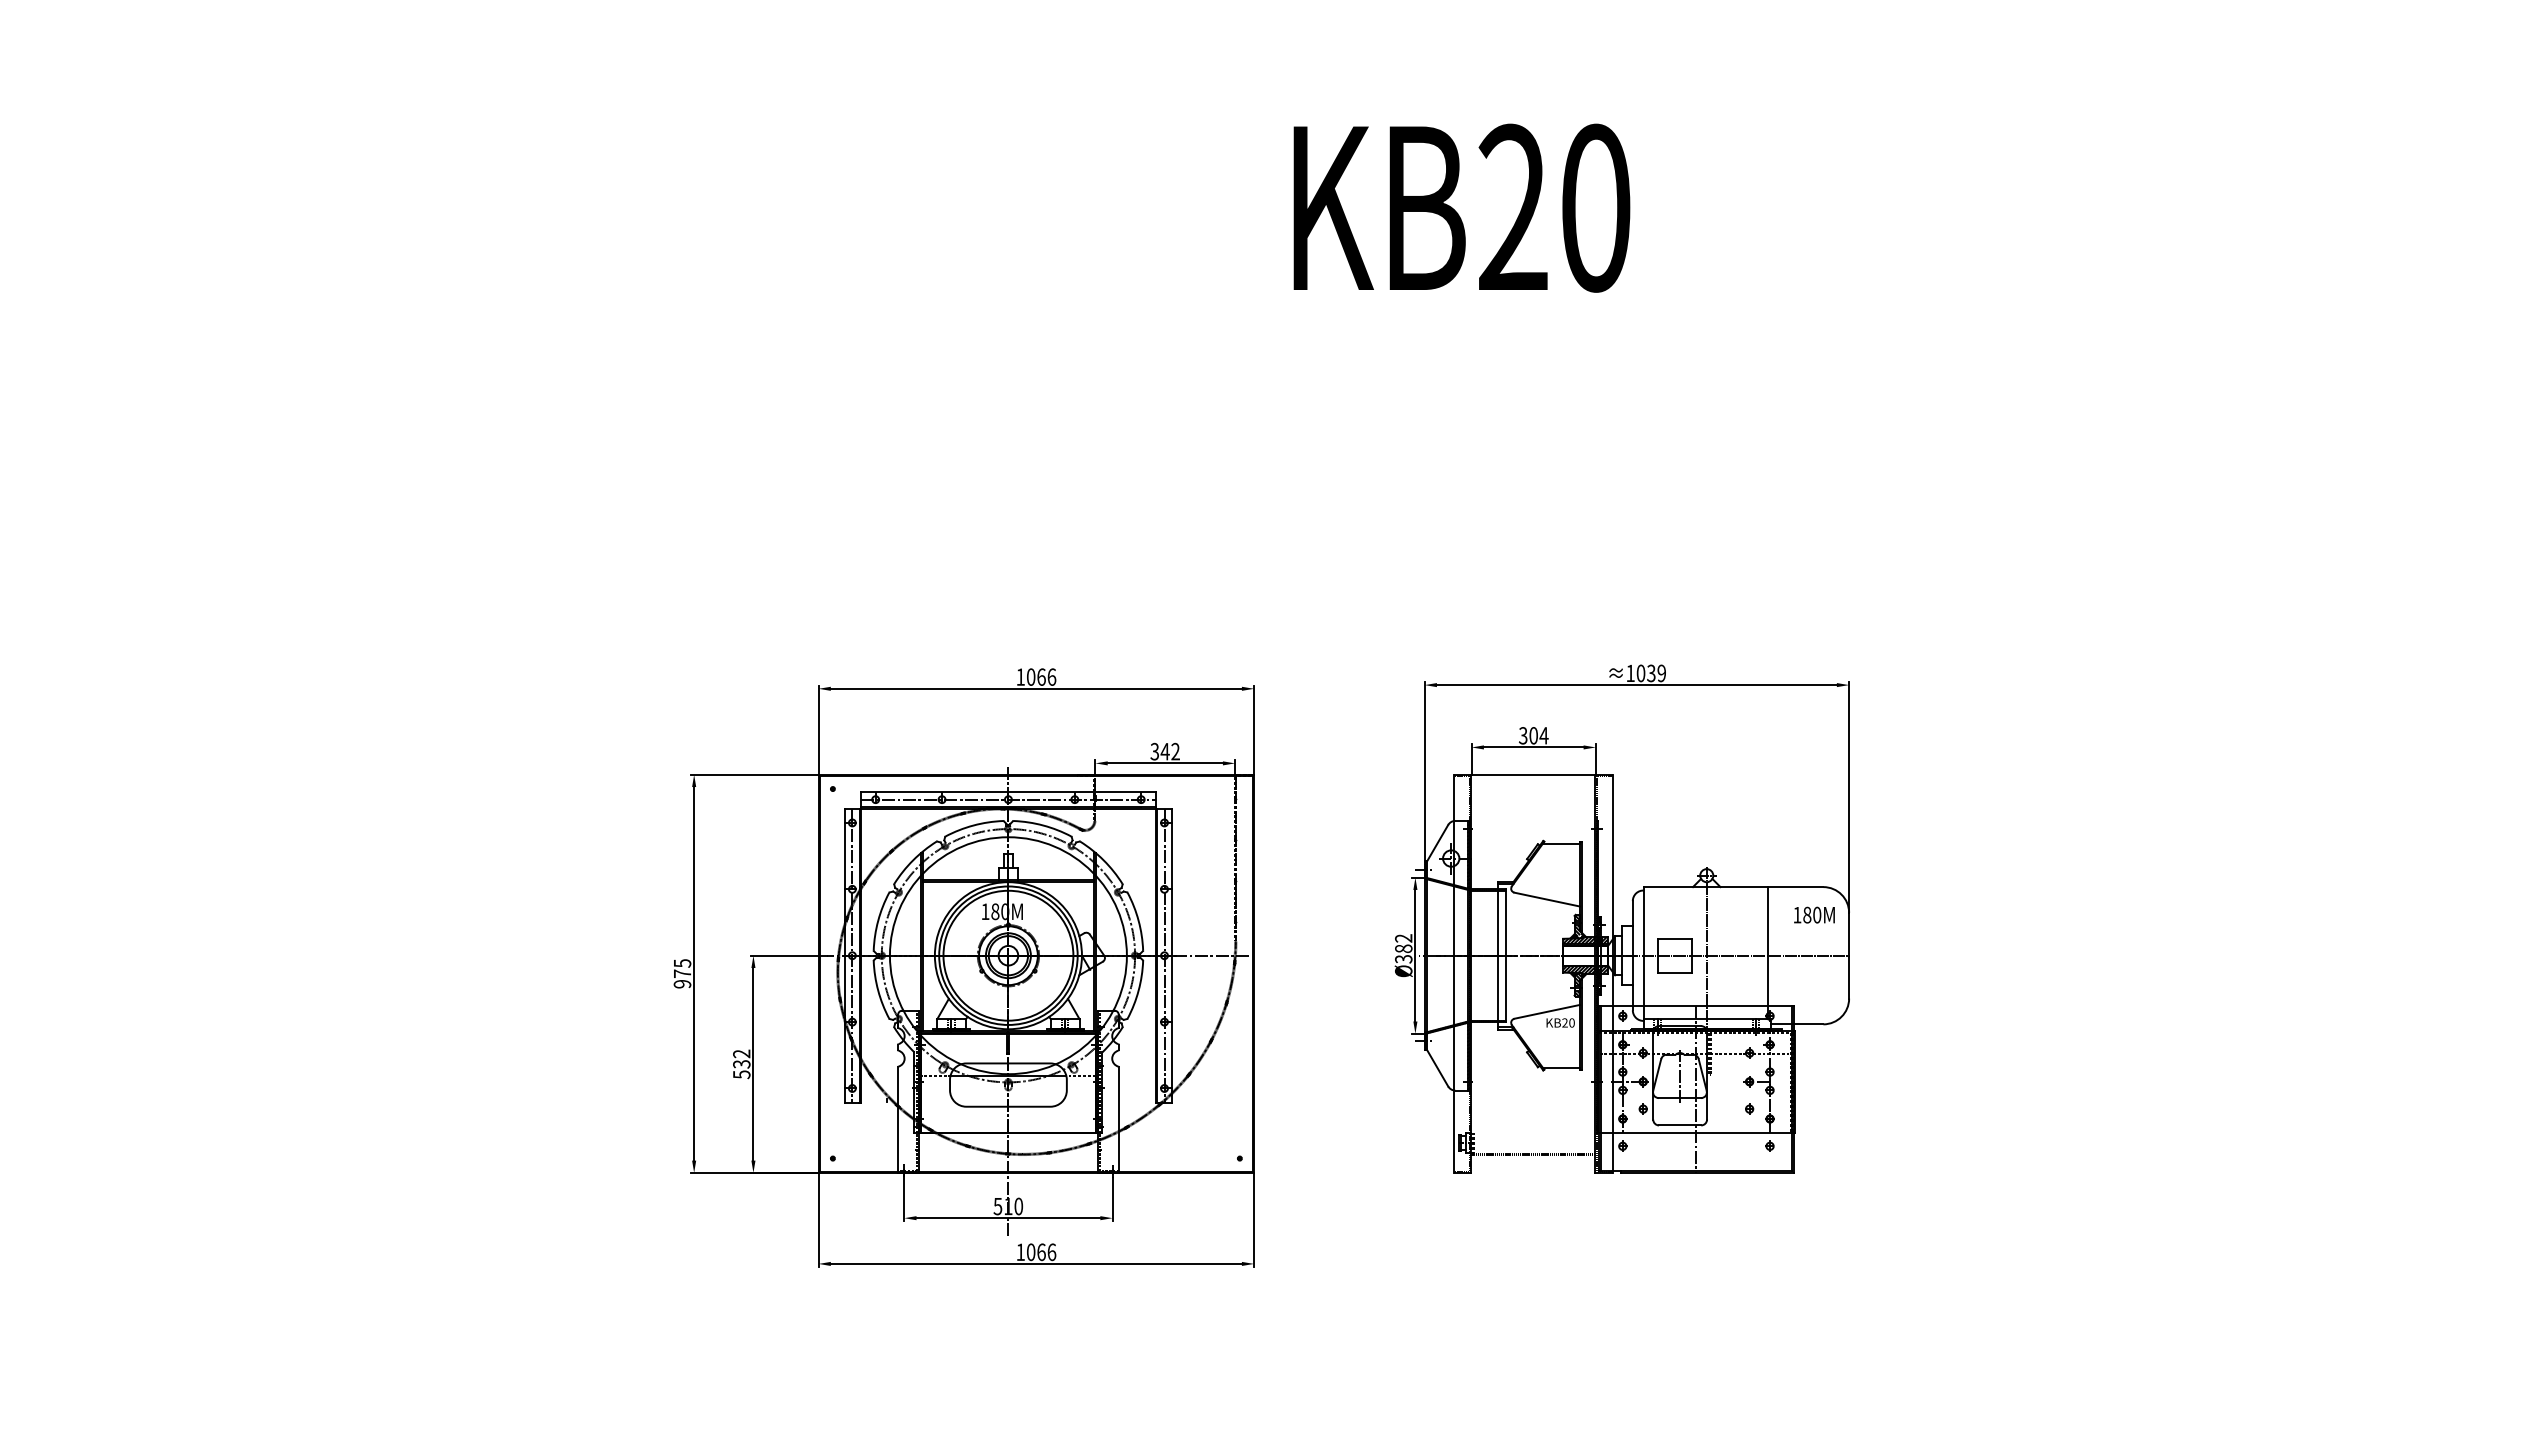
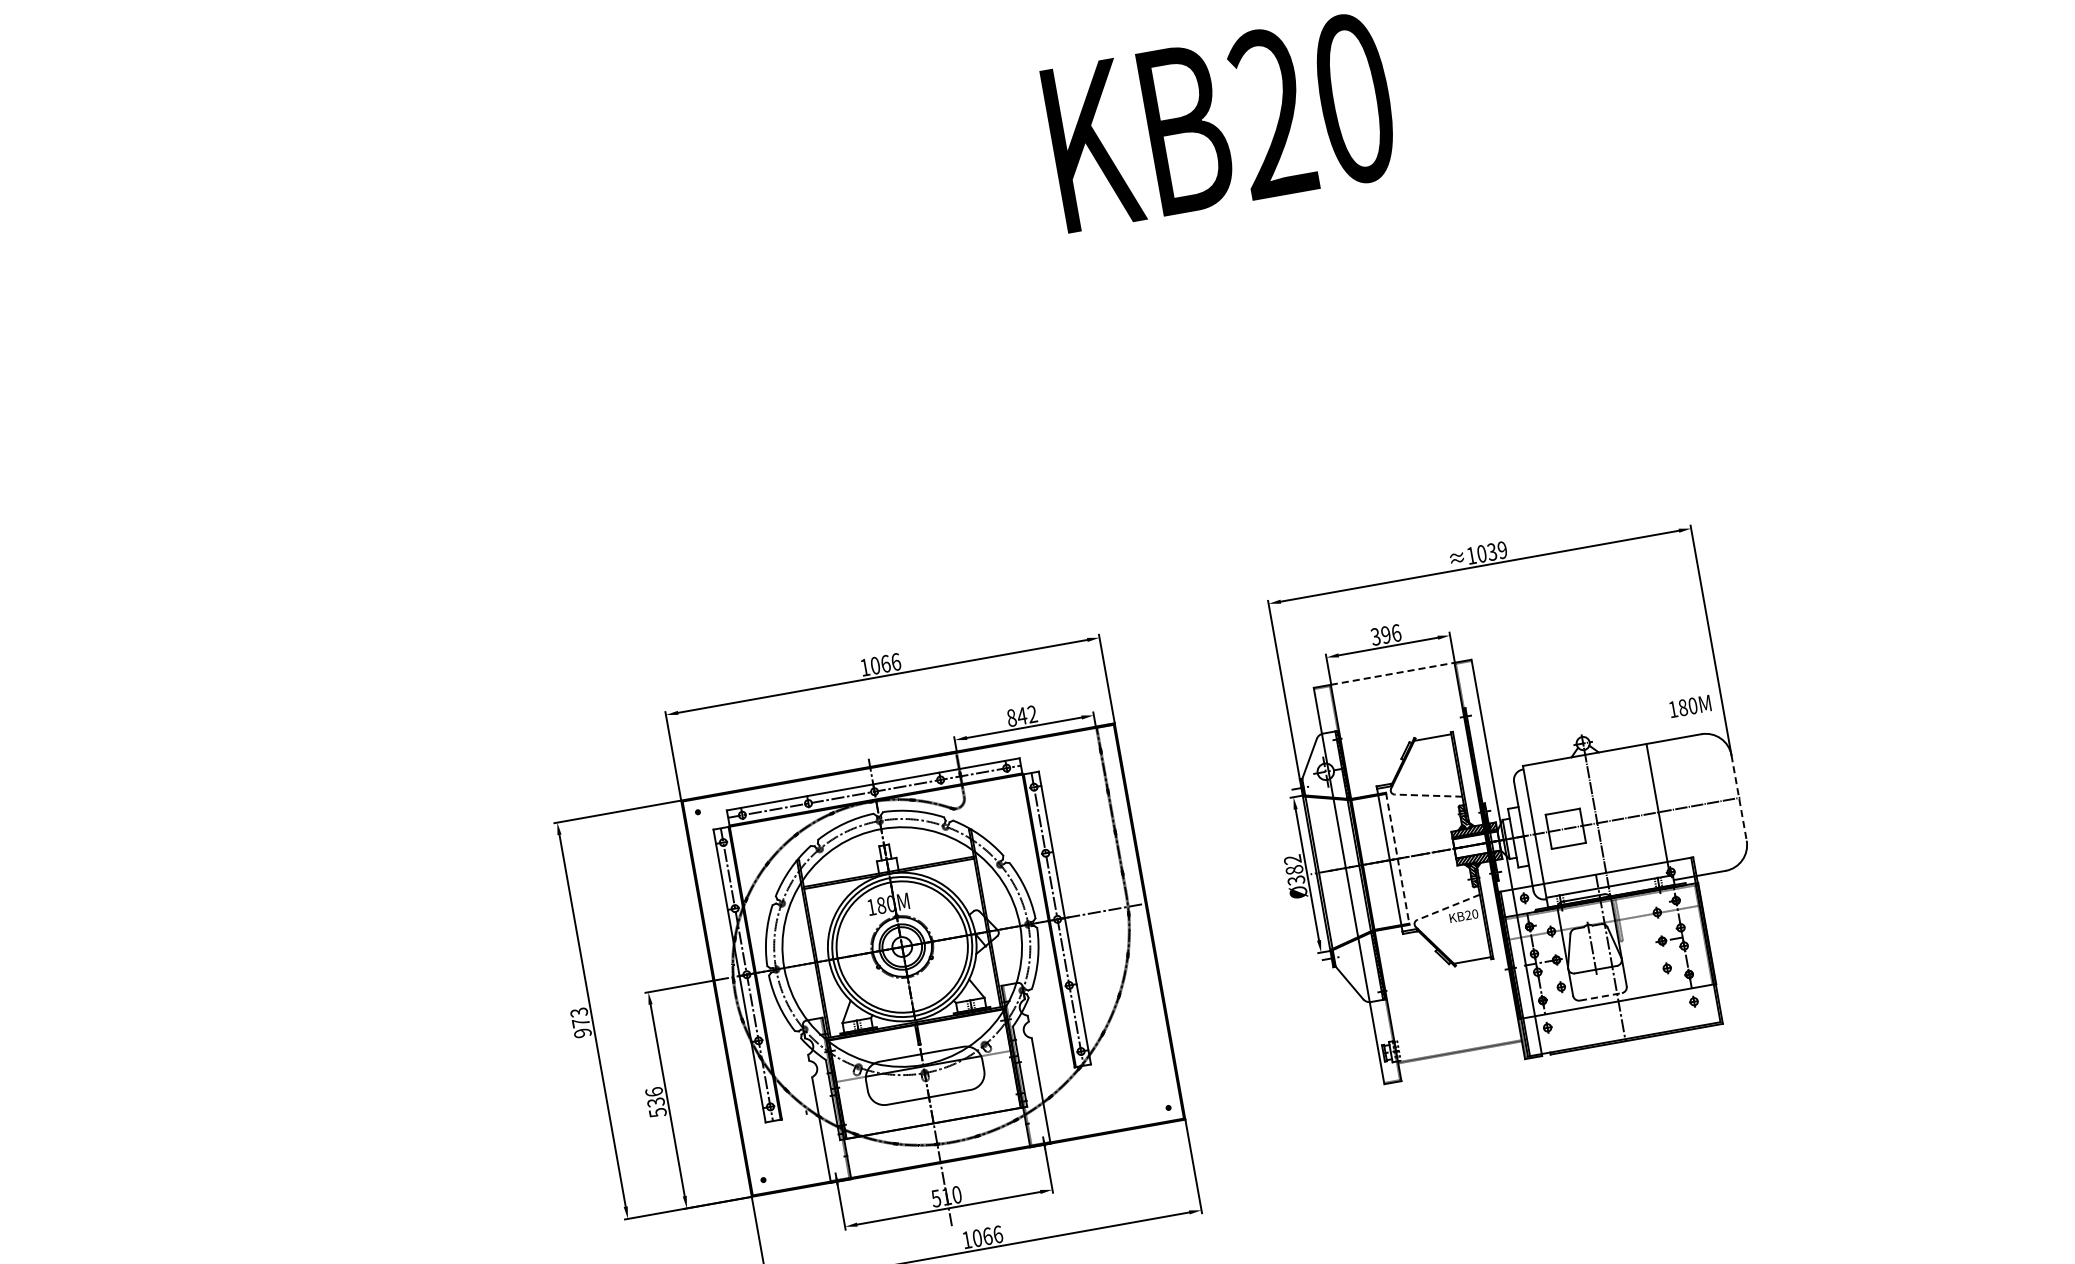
text: (1538, 735) -> (1390, 633), 304 -> 396
text: (1154, 751) -> (1011, 717), 342 -> 842
line: (1533, 774) -> (1392, 673), solid -> dashed
line: (1546, 899) -> (1427, 795), solid -> dashed
text: (1814, 914) -> (1690, 705), moved
line: (1849, 955) -> (1739, 797), solid -> dashed
line: (1506, 956) -> (1398, 859), solid -> dashed
text: (681, 963) -> (578, 1012), 975 -> 973
line: (1546, 1011) -> (1447, 907), solid -> dashed
text: (741, 1053) -> (653, 1091), 532 -> 536
line: (1680, 1125) -> (1601, 996), solid -> dashed

